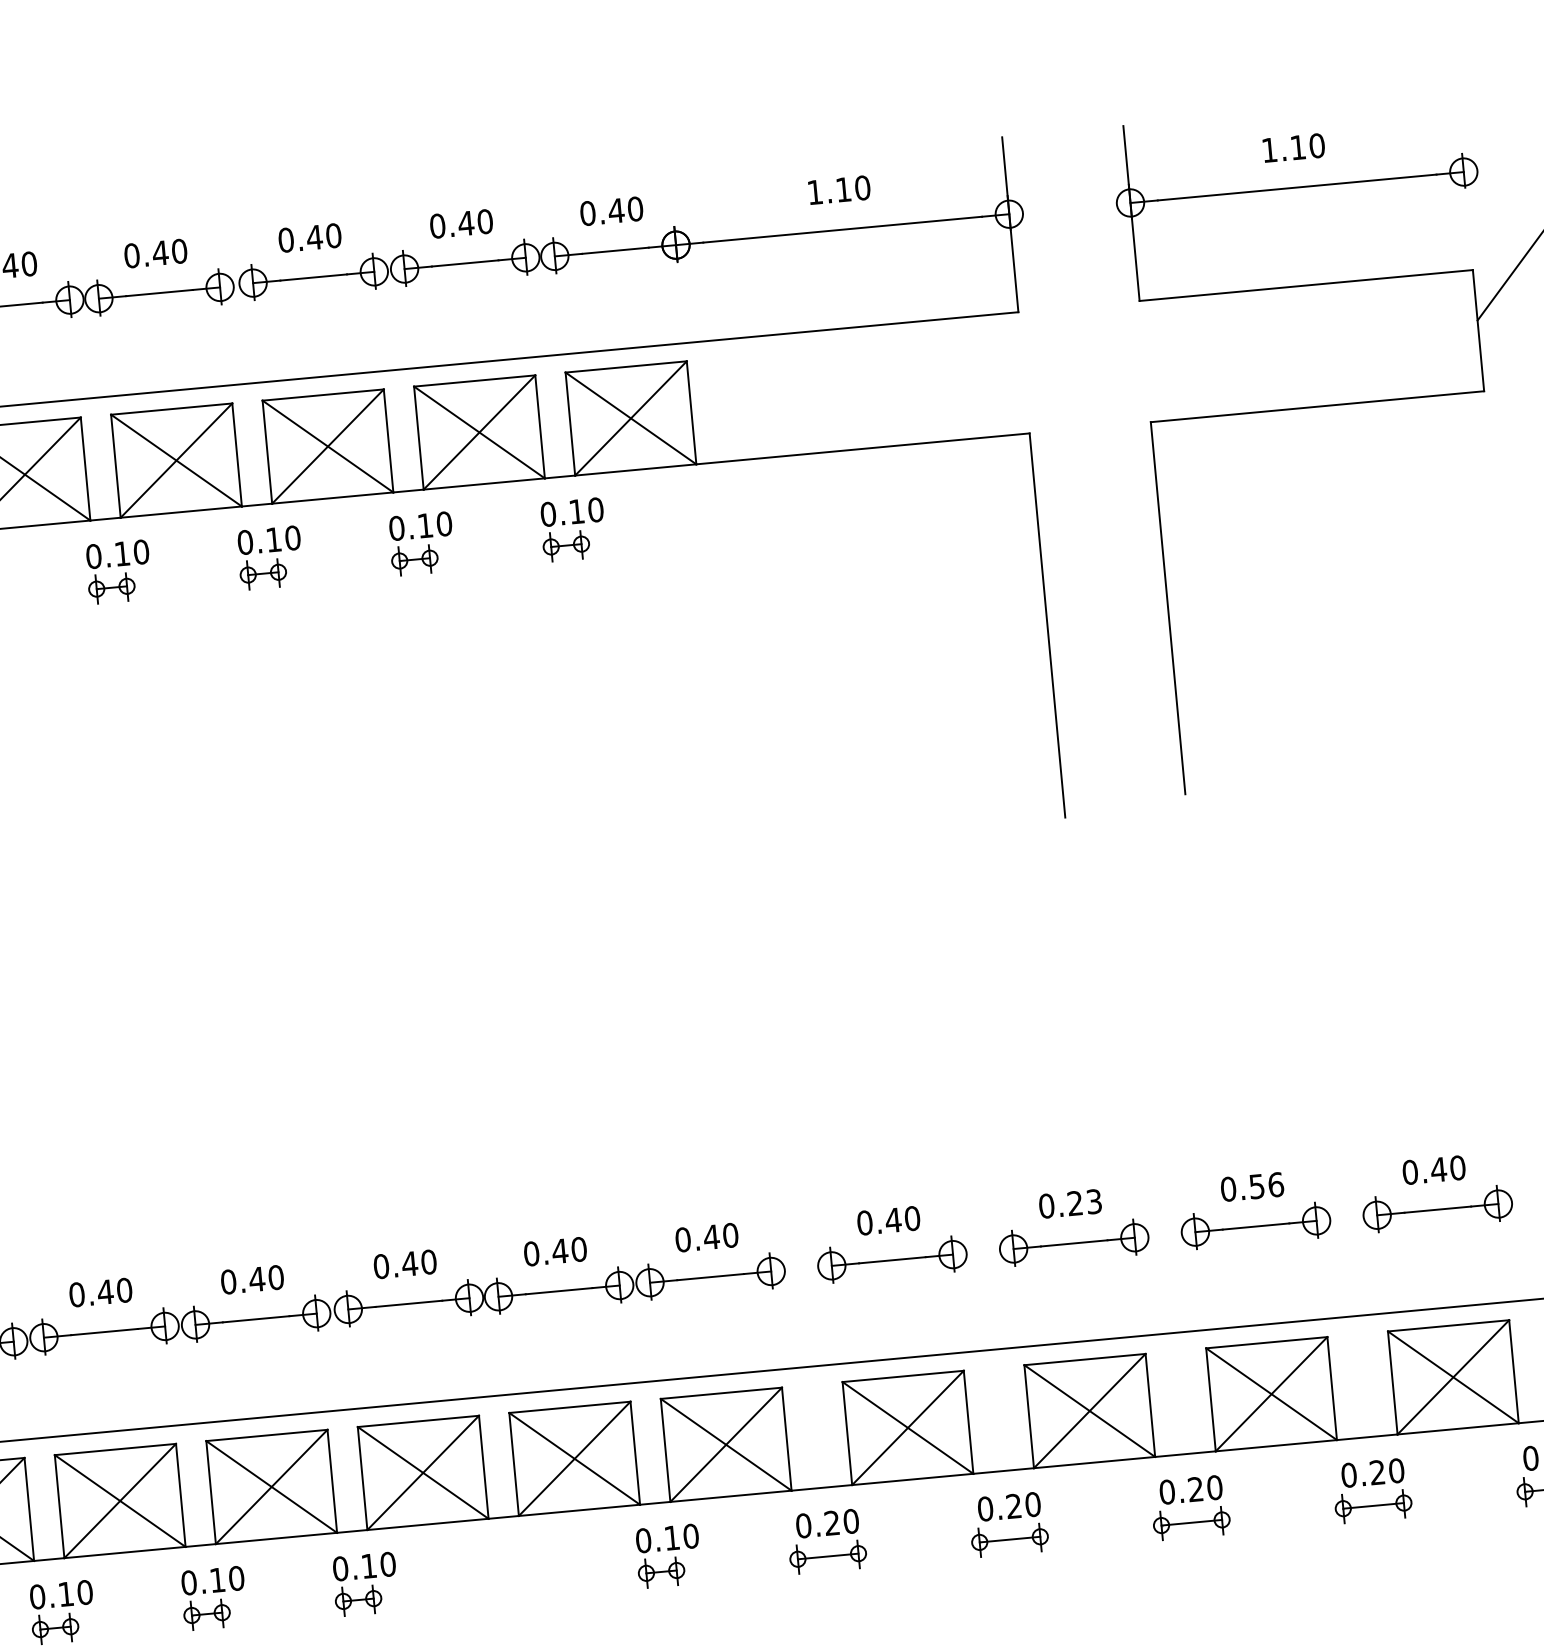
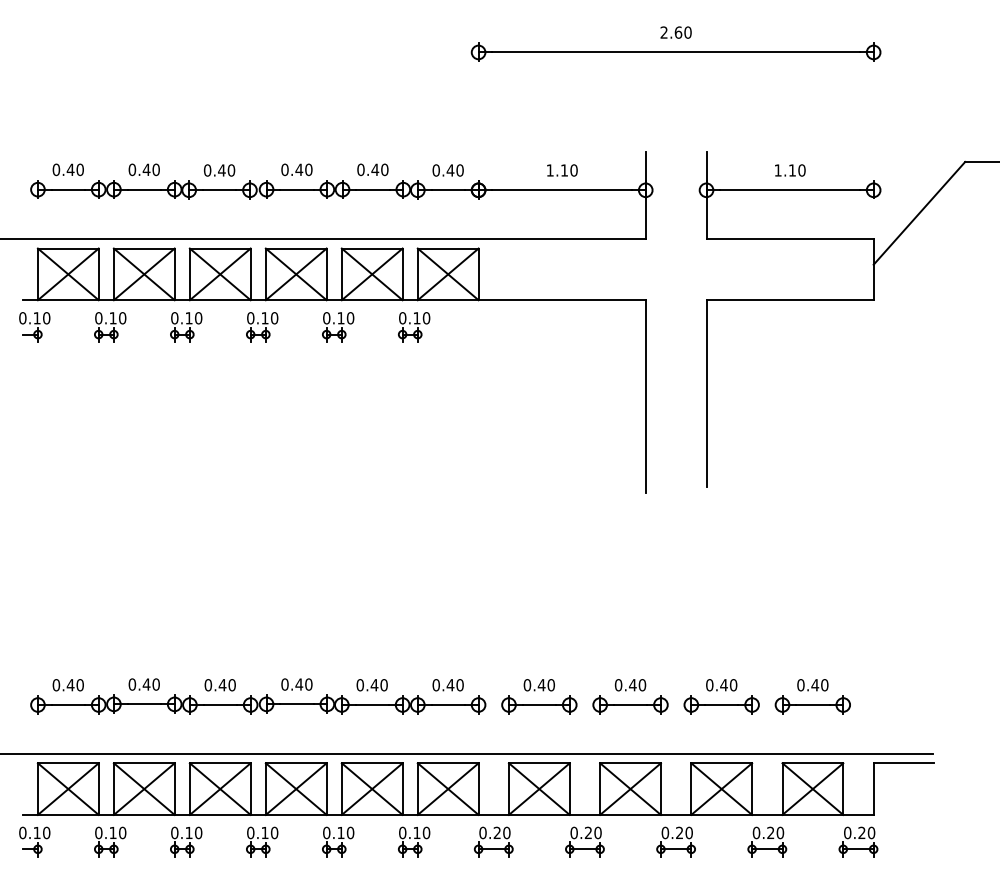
text: (1265, 1186) -> (728, 685), 0.56 -> 0.40
text: (1084, 1203) -> (637, 685), 0.23 -> 0.40
part: (517, 1569) -> (338, 841), added

